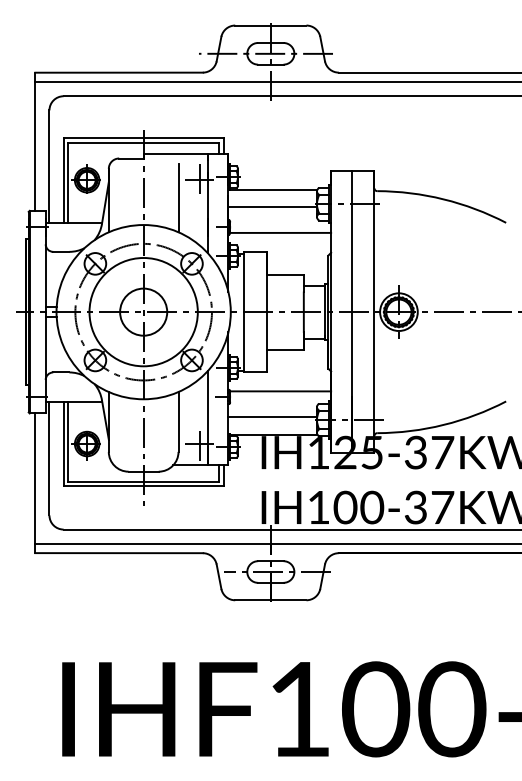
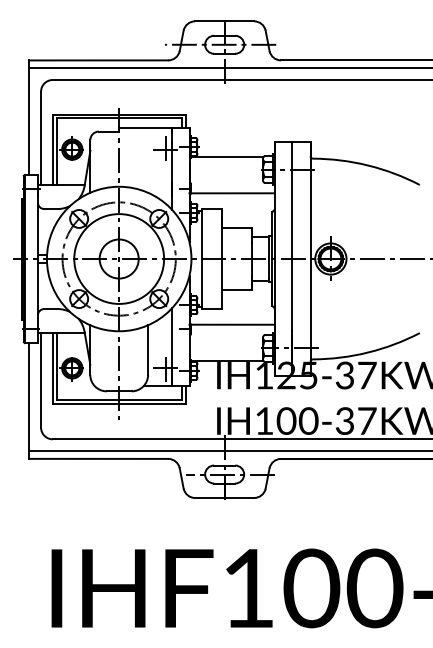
line: (178, 197) -> (148, 163), removed
line: (272, 207) -> (226, 172), removed
line: (272, 417) -> (226, 346), removed

